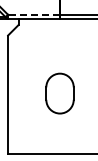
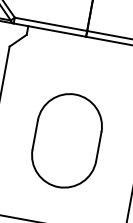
line: (33, 14) -> (50, 23), dashed -> solid
part: (59, 93) -> (66, 140), size x1.67

